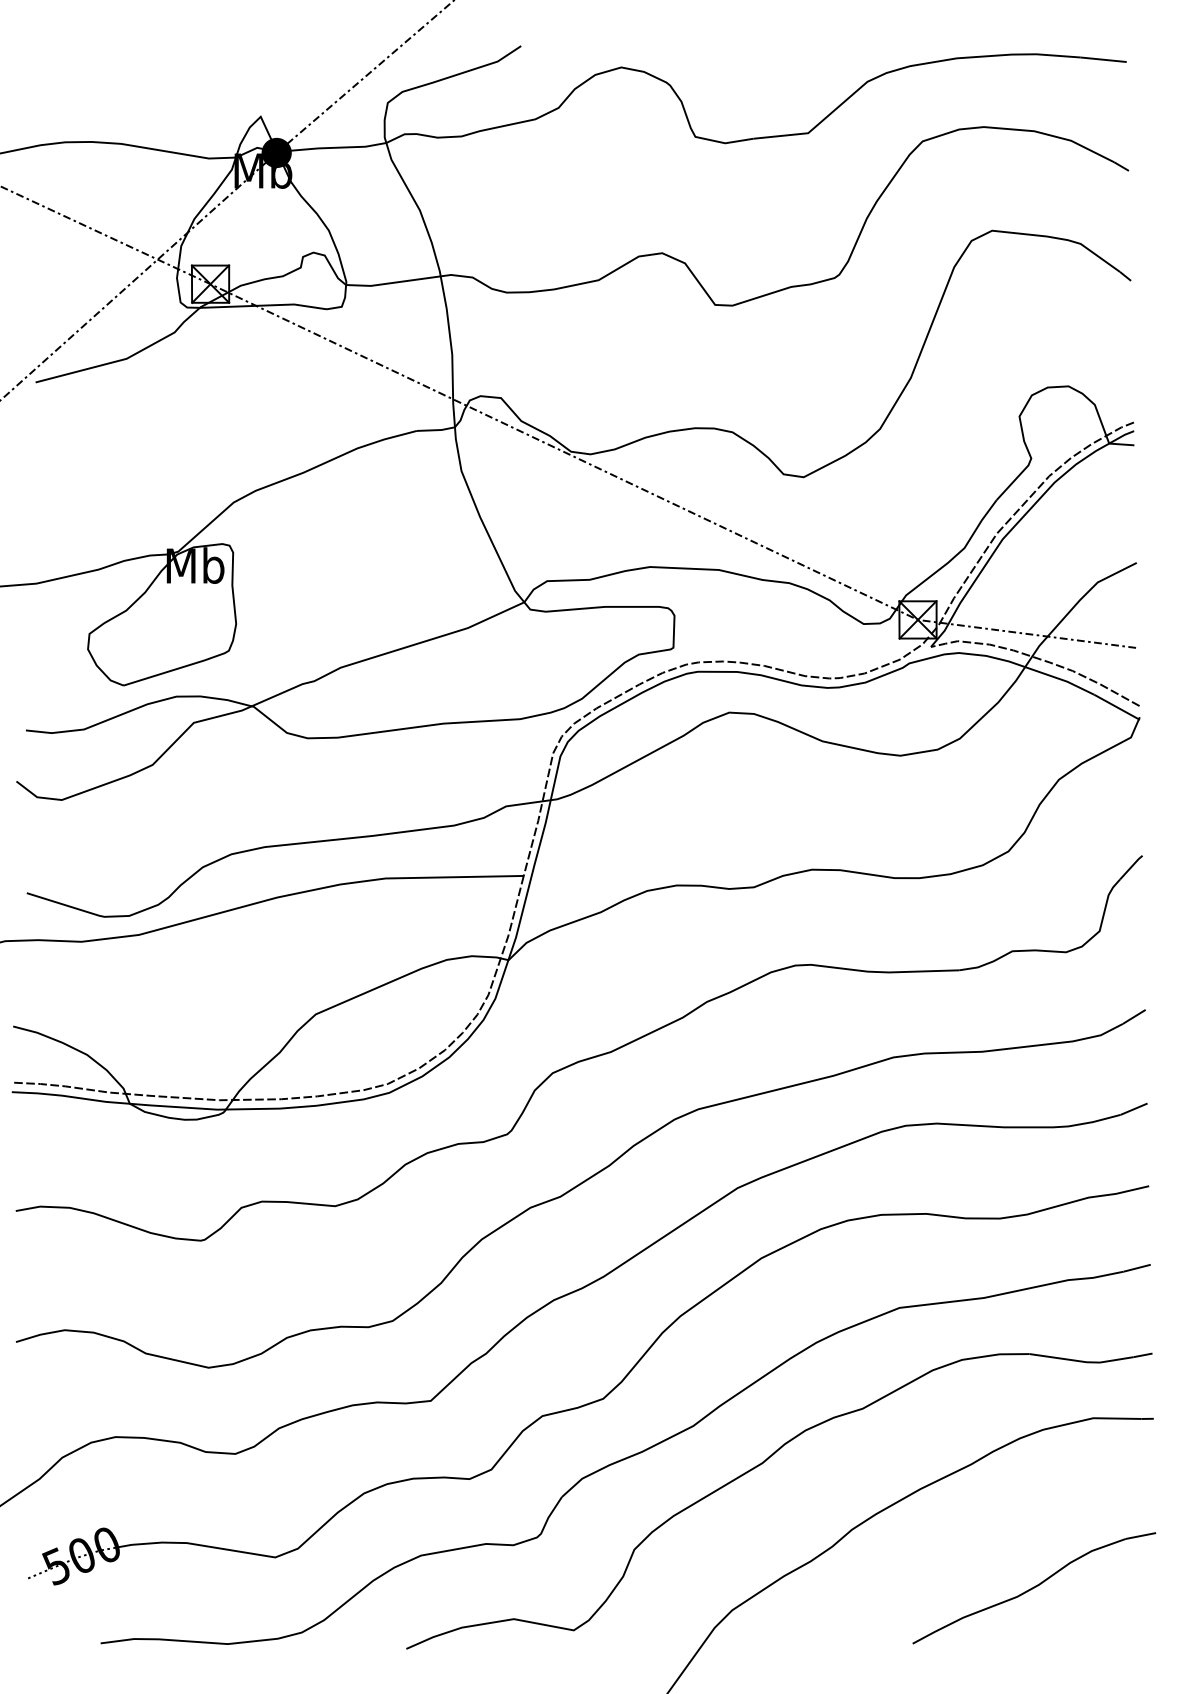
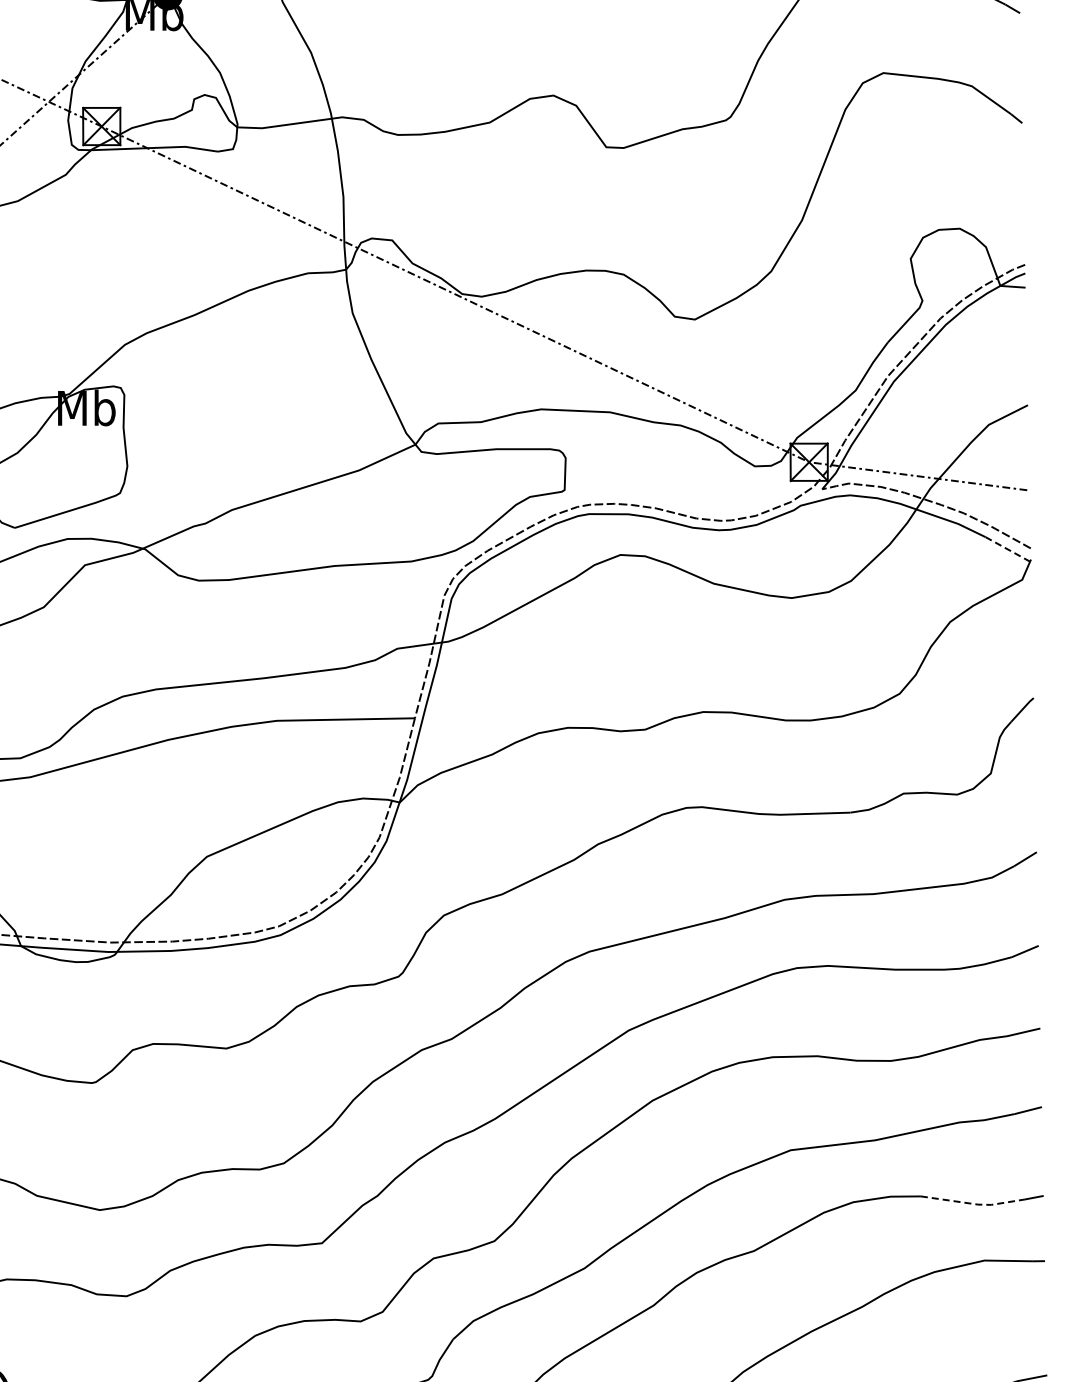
line: (1117, 707) -> (1008, 549), solid -> dashed
line: (1083, 1361) -> (974, 1203), solid -> dashed

